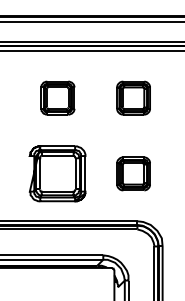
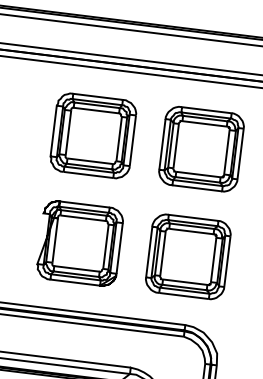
part: (57, 97) -> (93, 134), size x1.67
part: (133, 97) -> (201, 148), size x1.67
part: (133, 173) -> (188, 256), size x1.67

